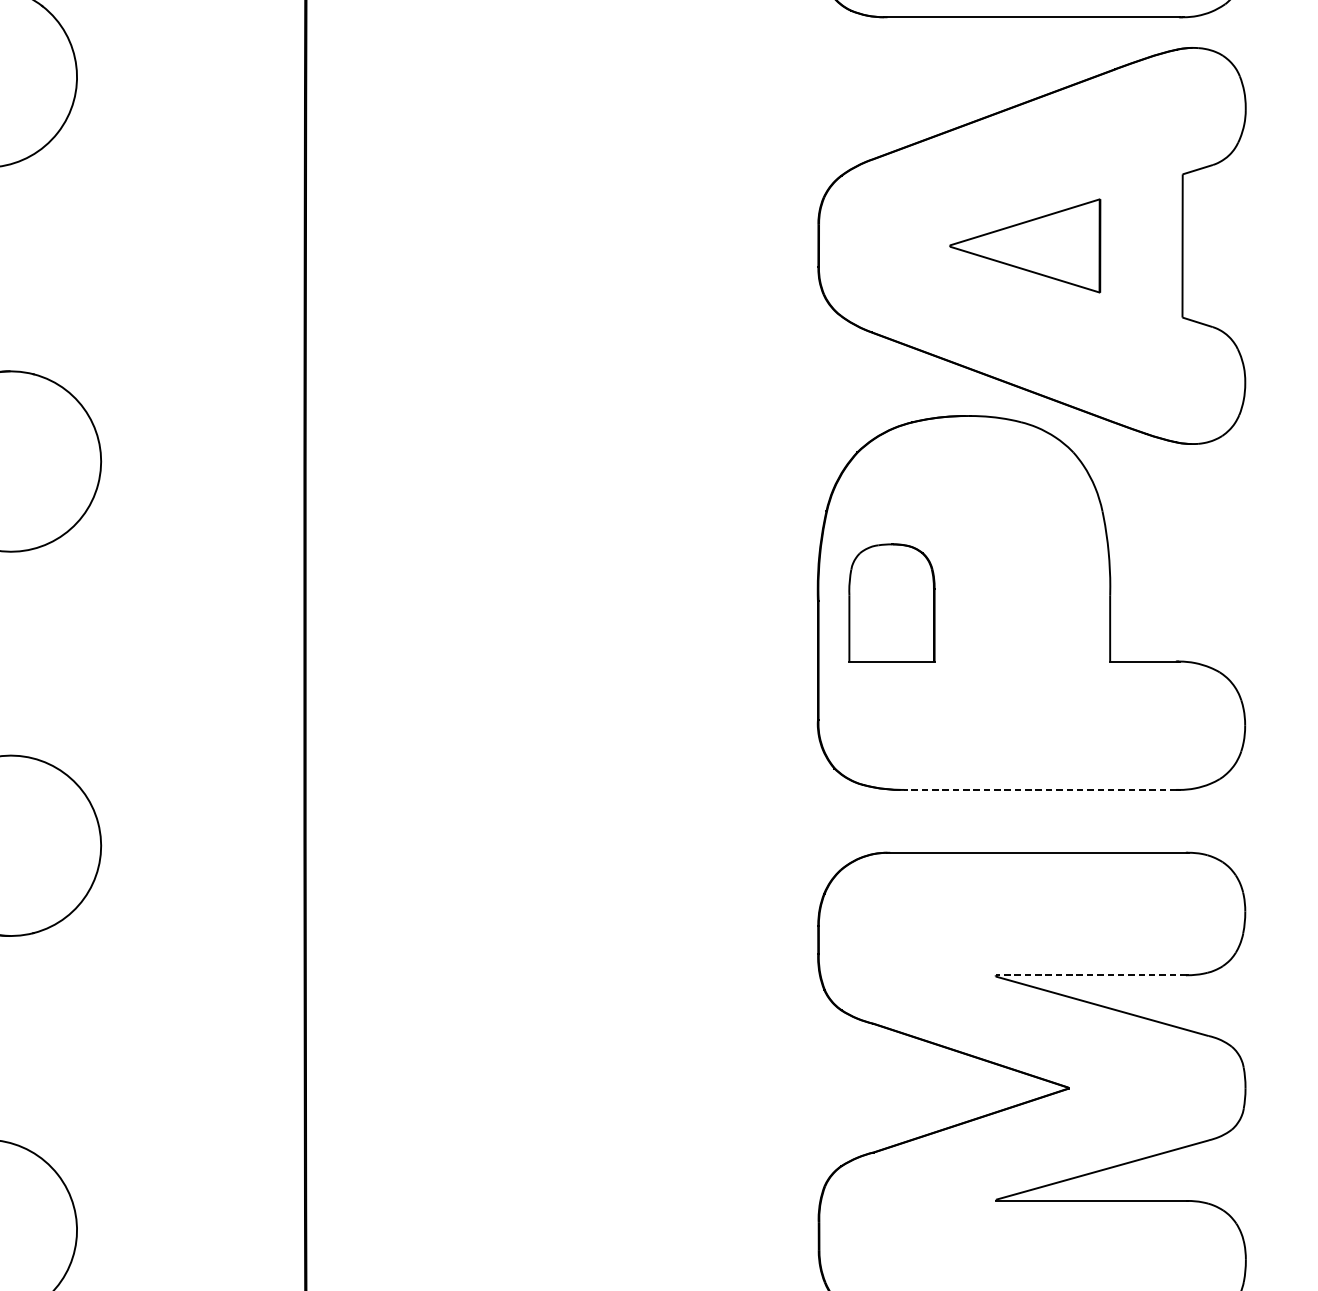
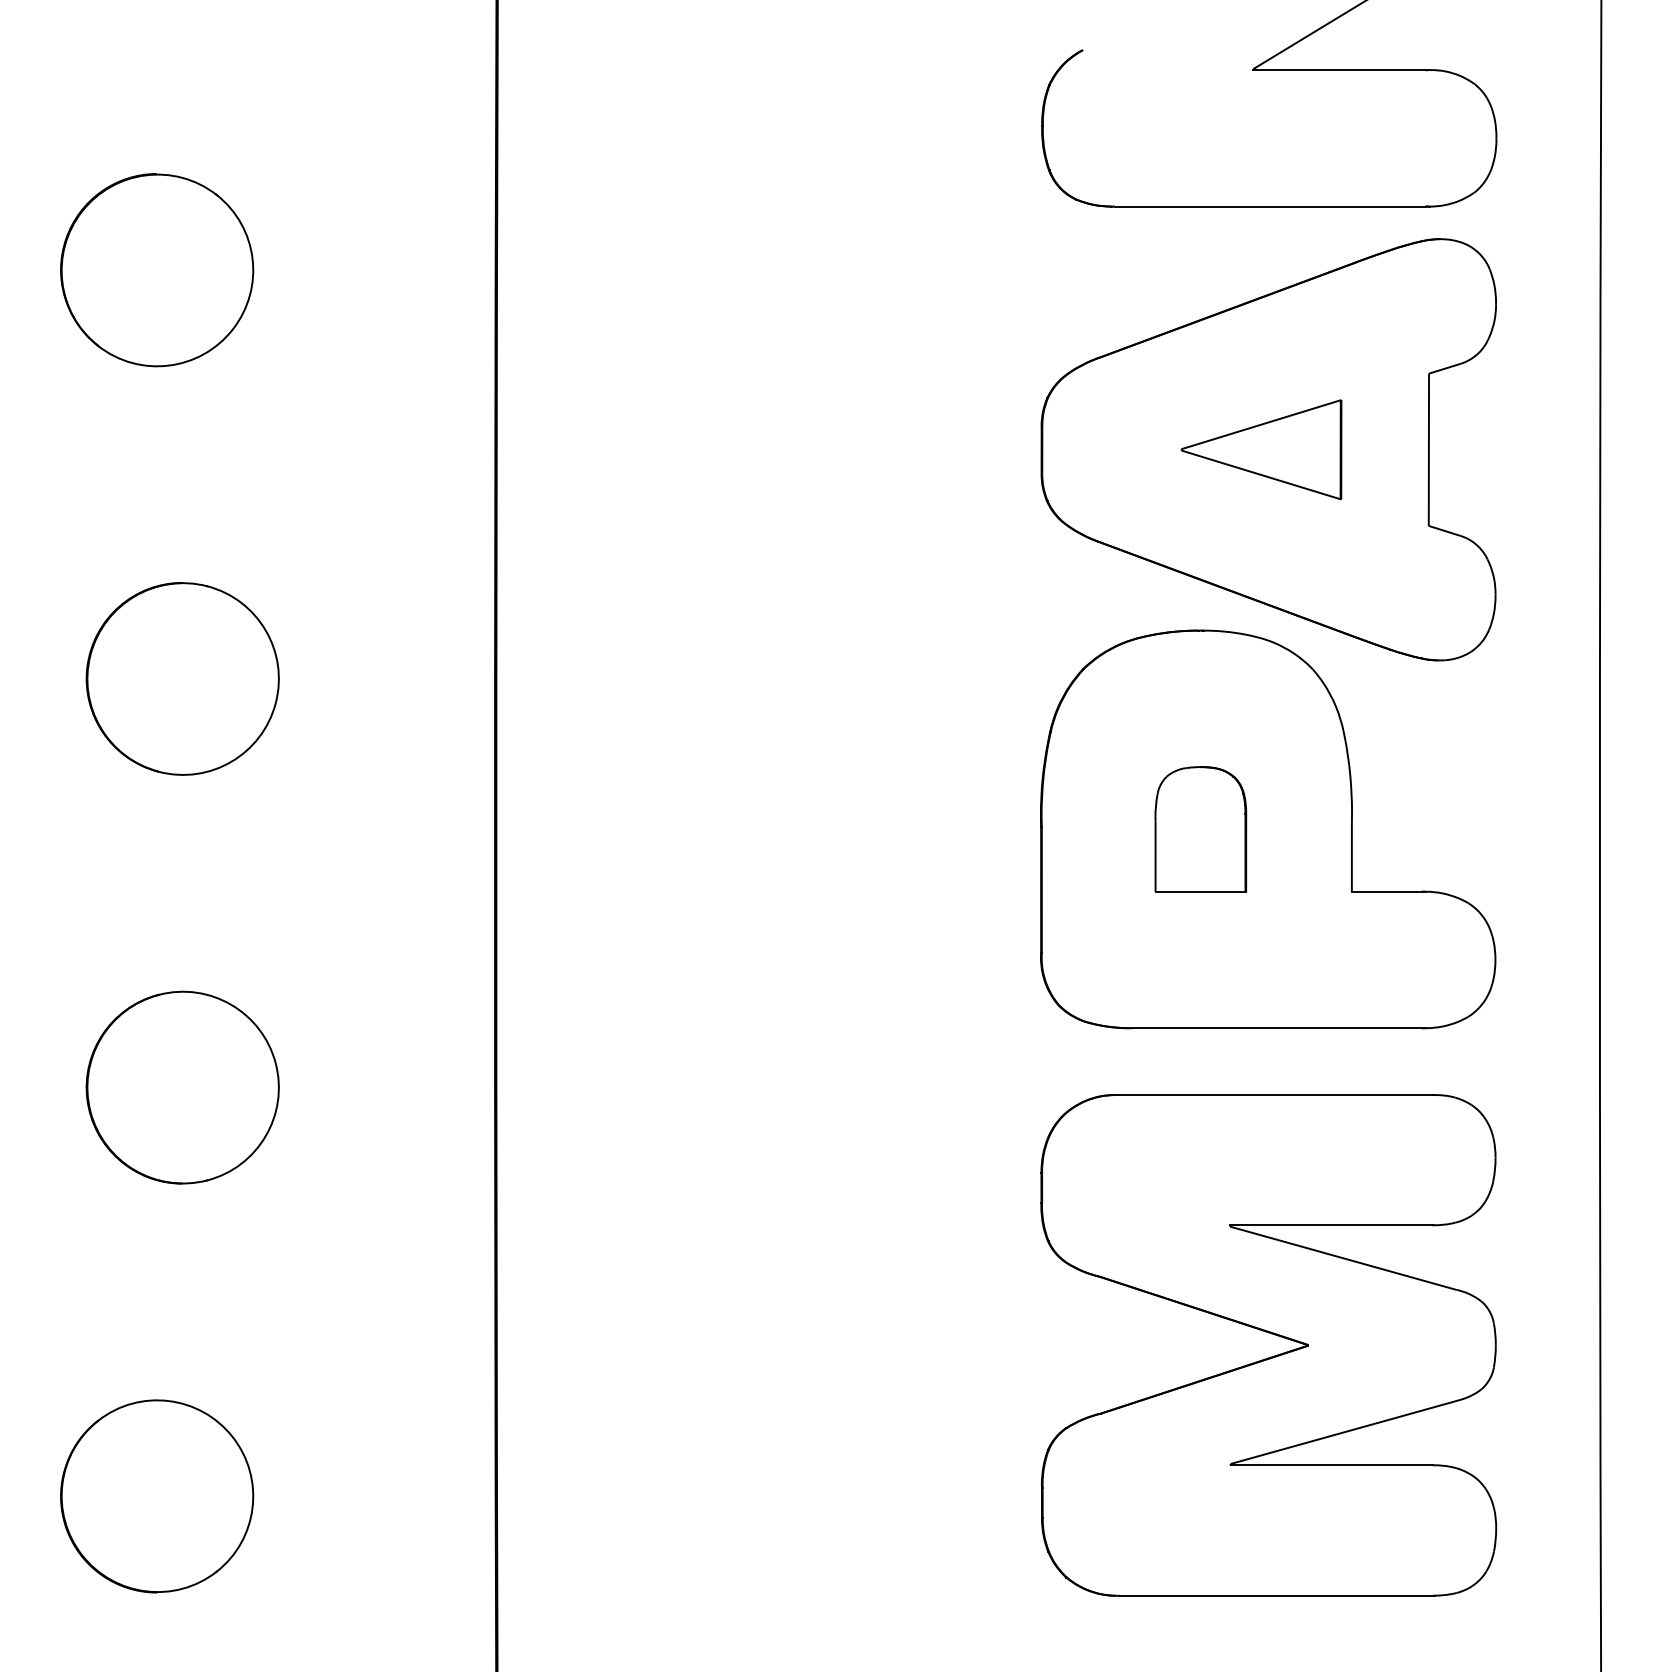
part: (891, 603) -> (1200, 829), moved
line: (1040, 790) -> (1277, 1028), dashed -> solid
line: (1091, 975) -> (1331, 1225), dashed -> solid

